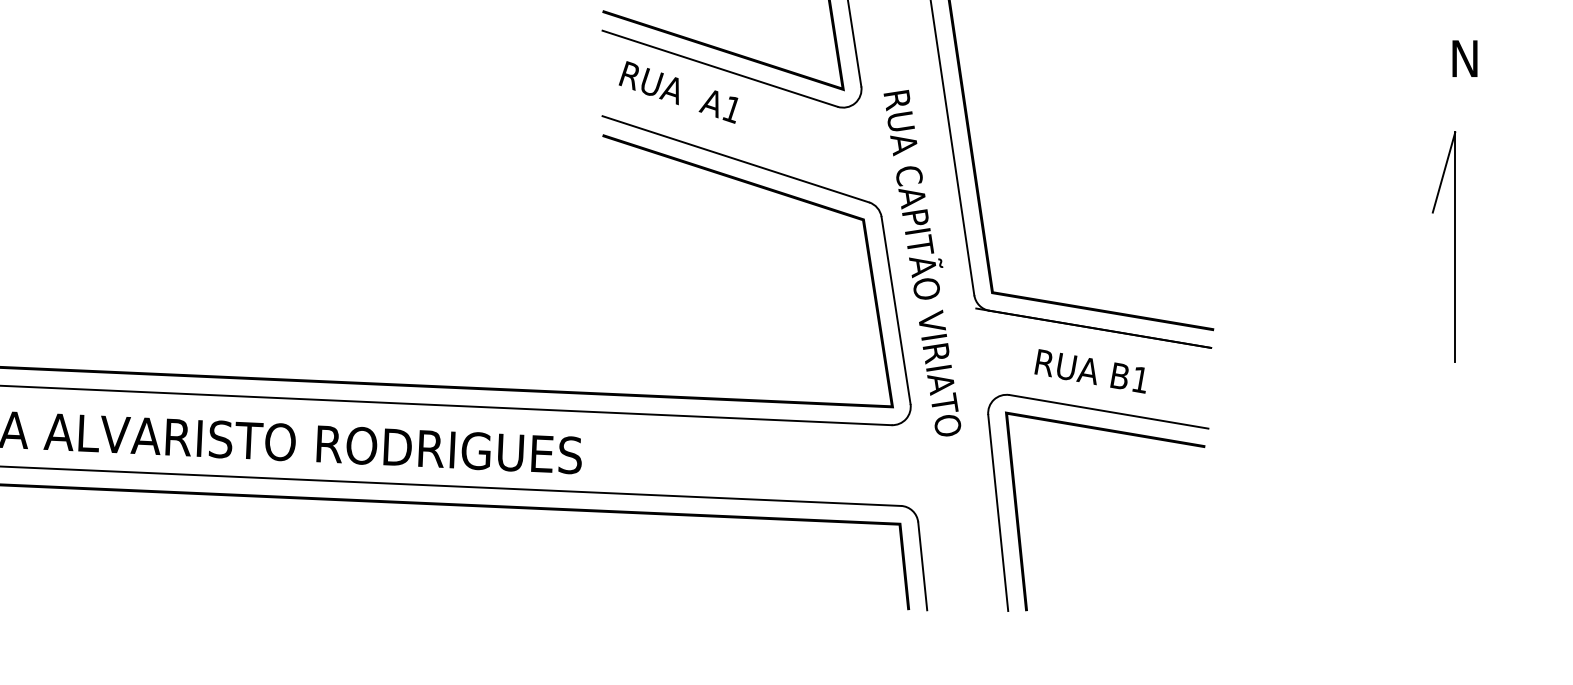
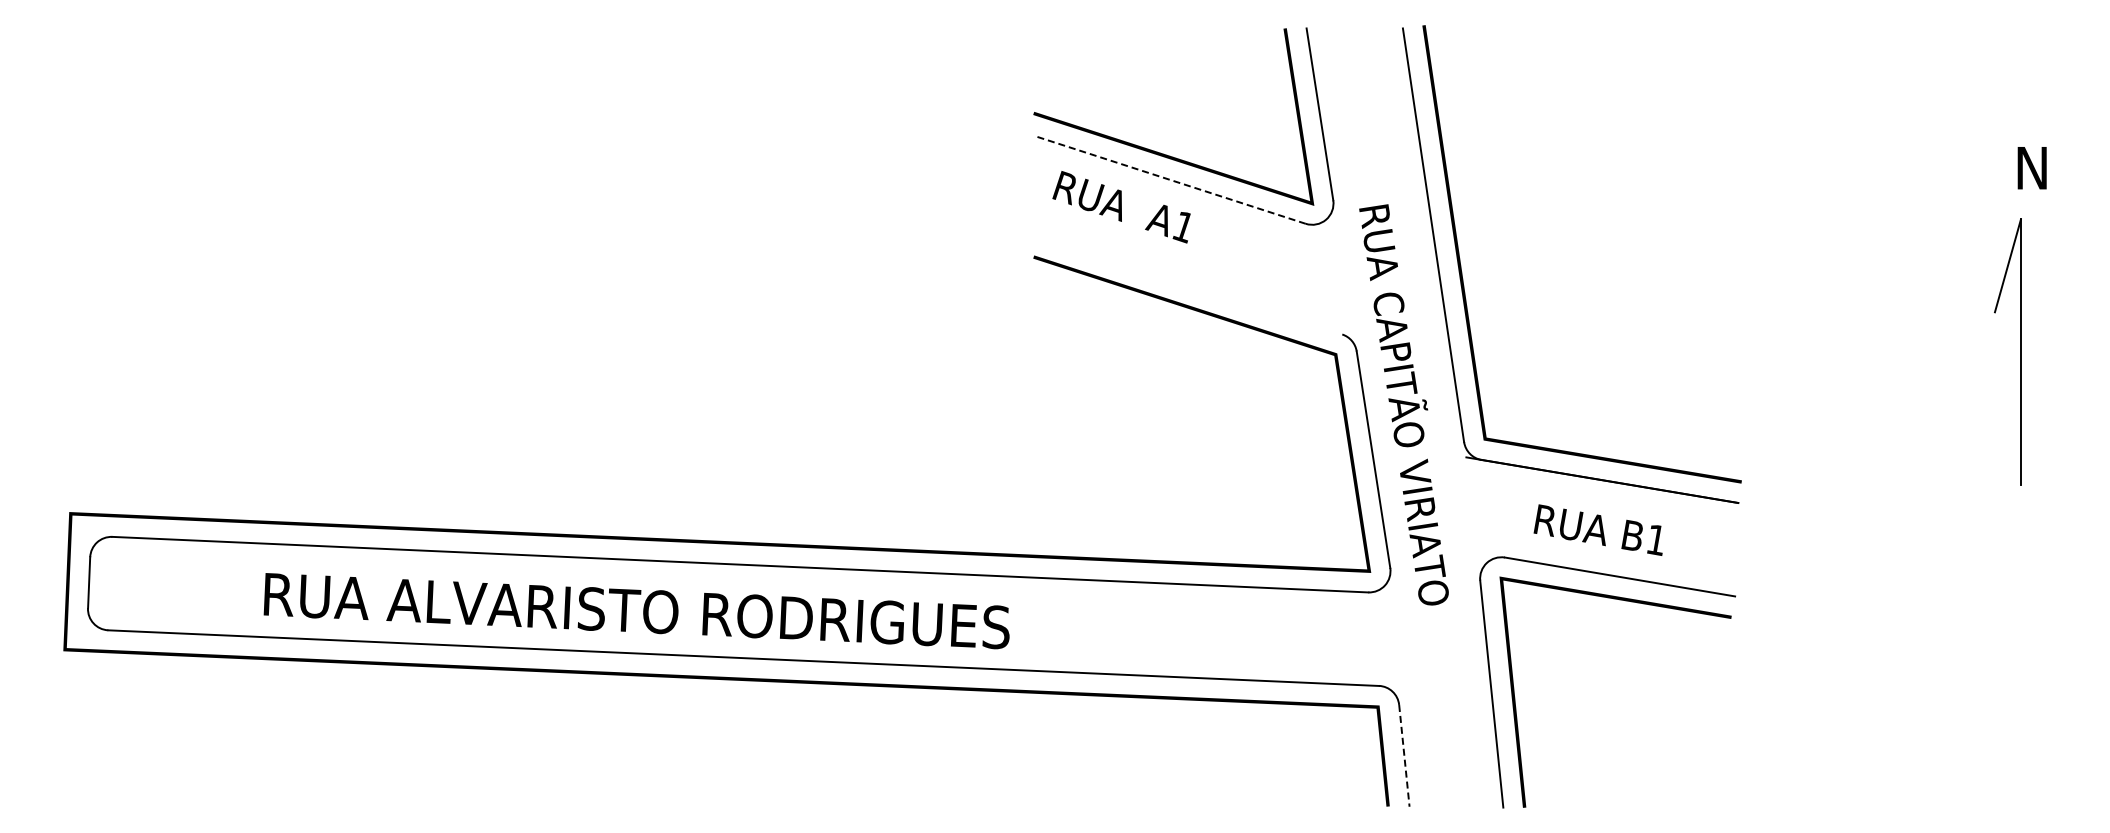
line: (719, 68) -> (1169, 179), solid -> dashed
line: (735, 159) -> (1187, 284), removed
part: (1454, 246) -> (2020, 351), moved
line: (922, 566) -> (1404, 756), solid -> dashed

